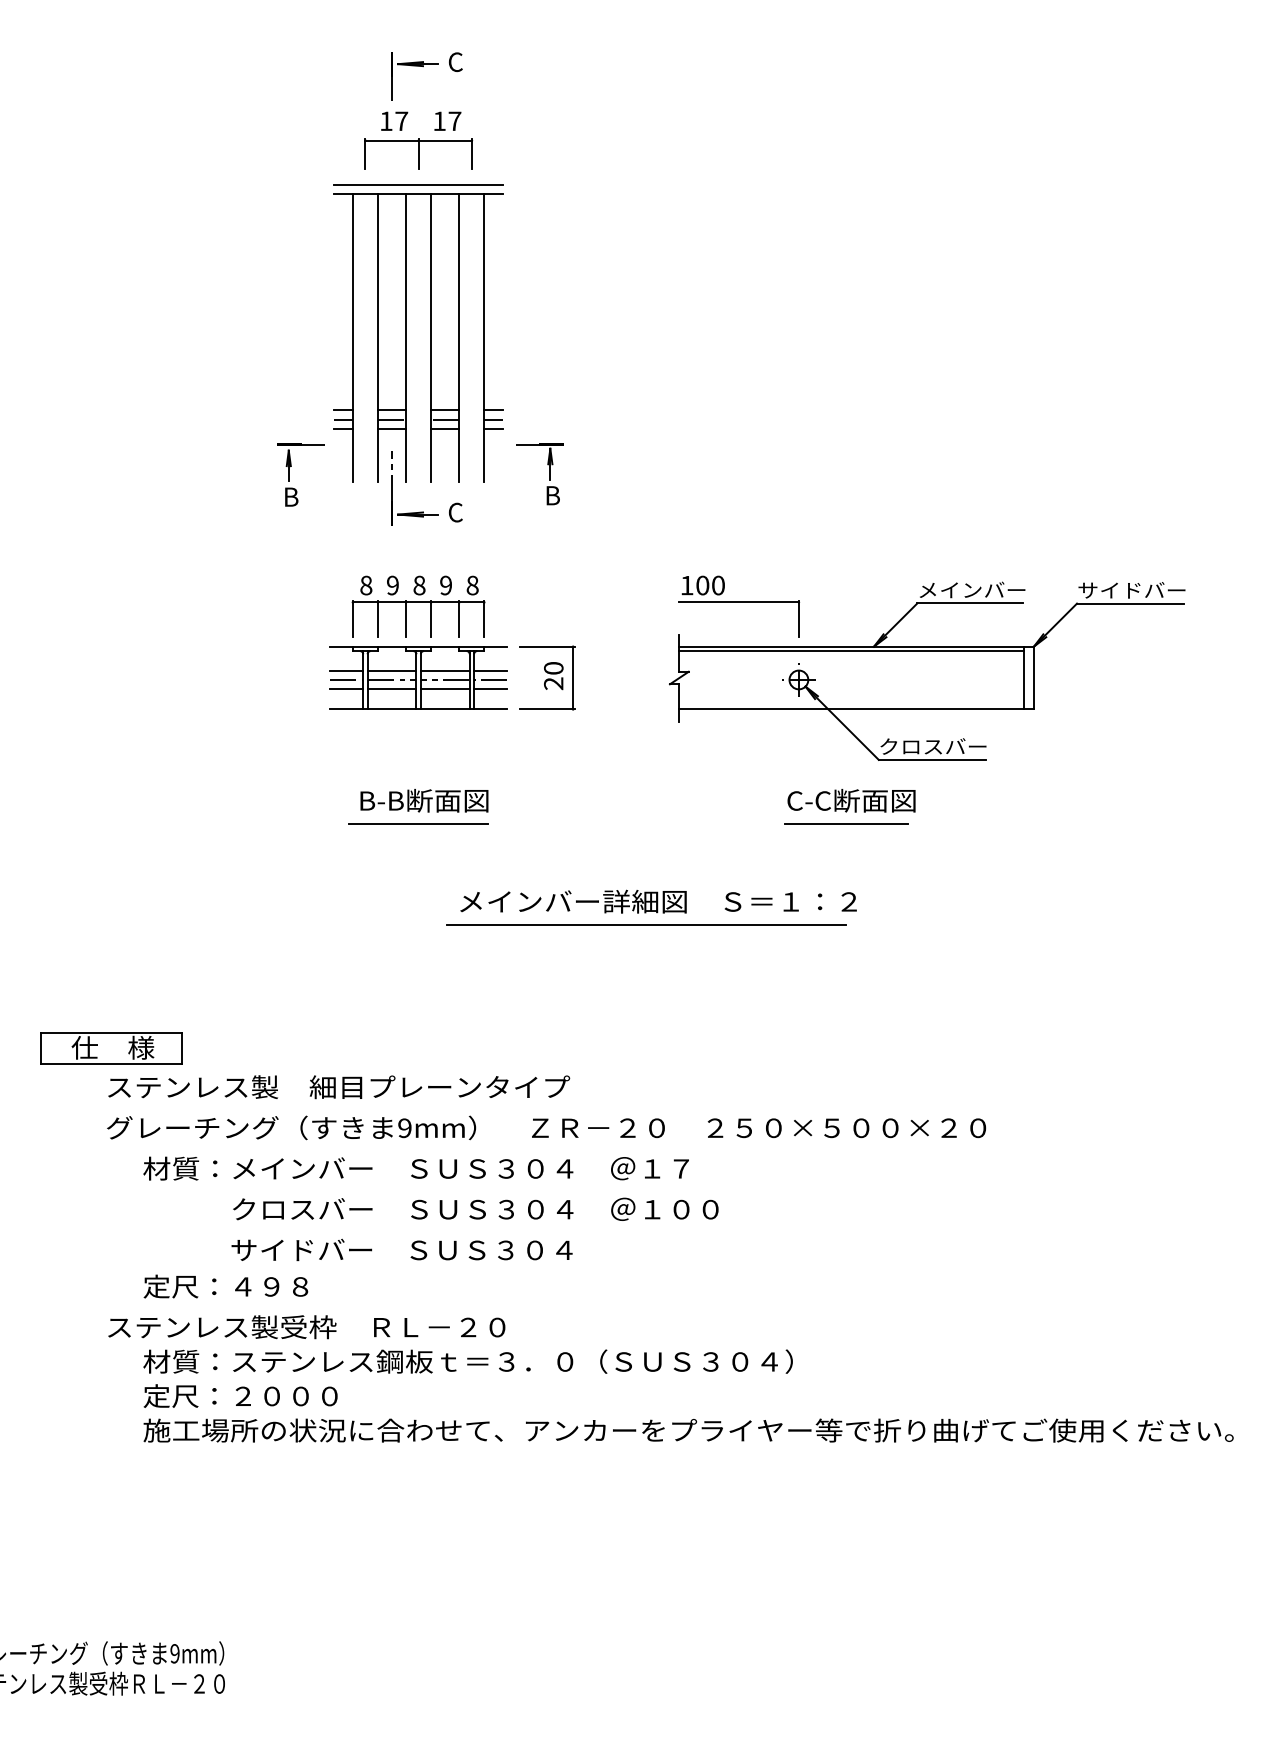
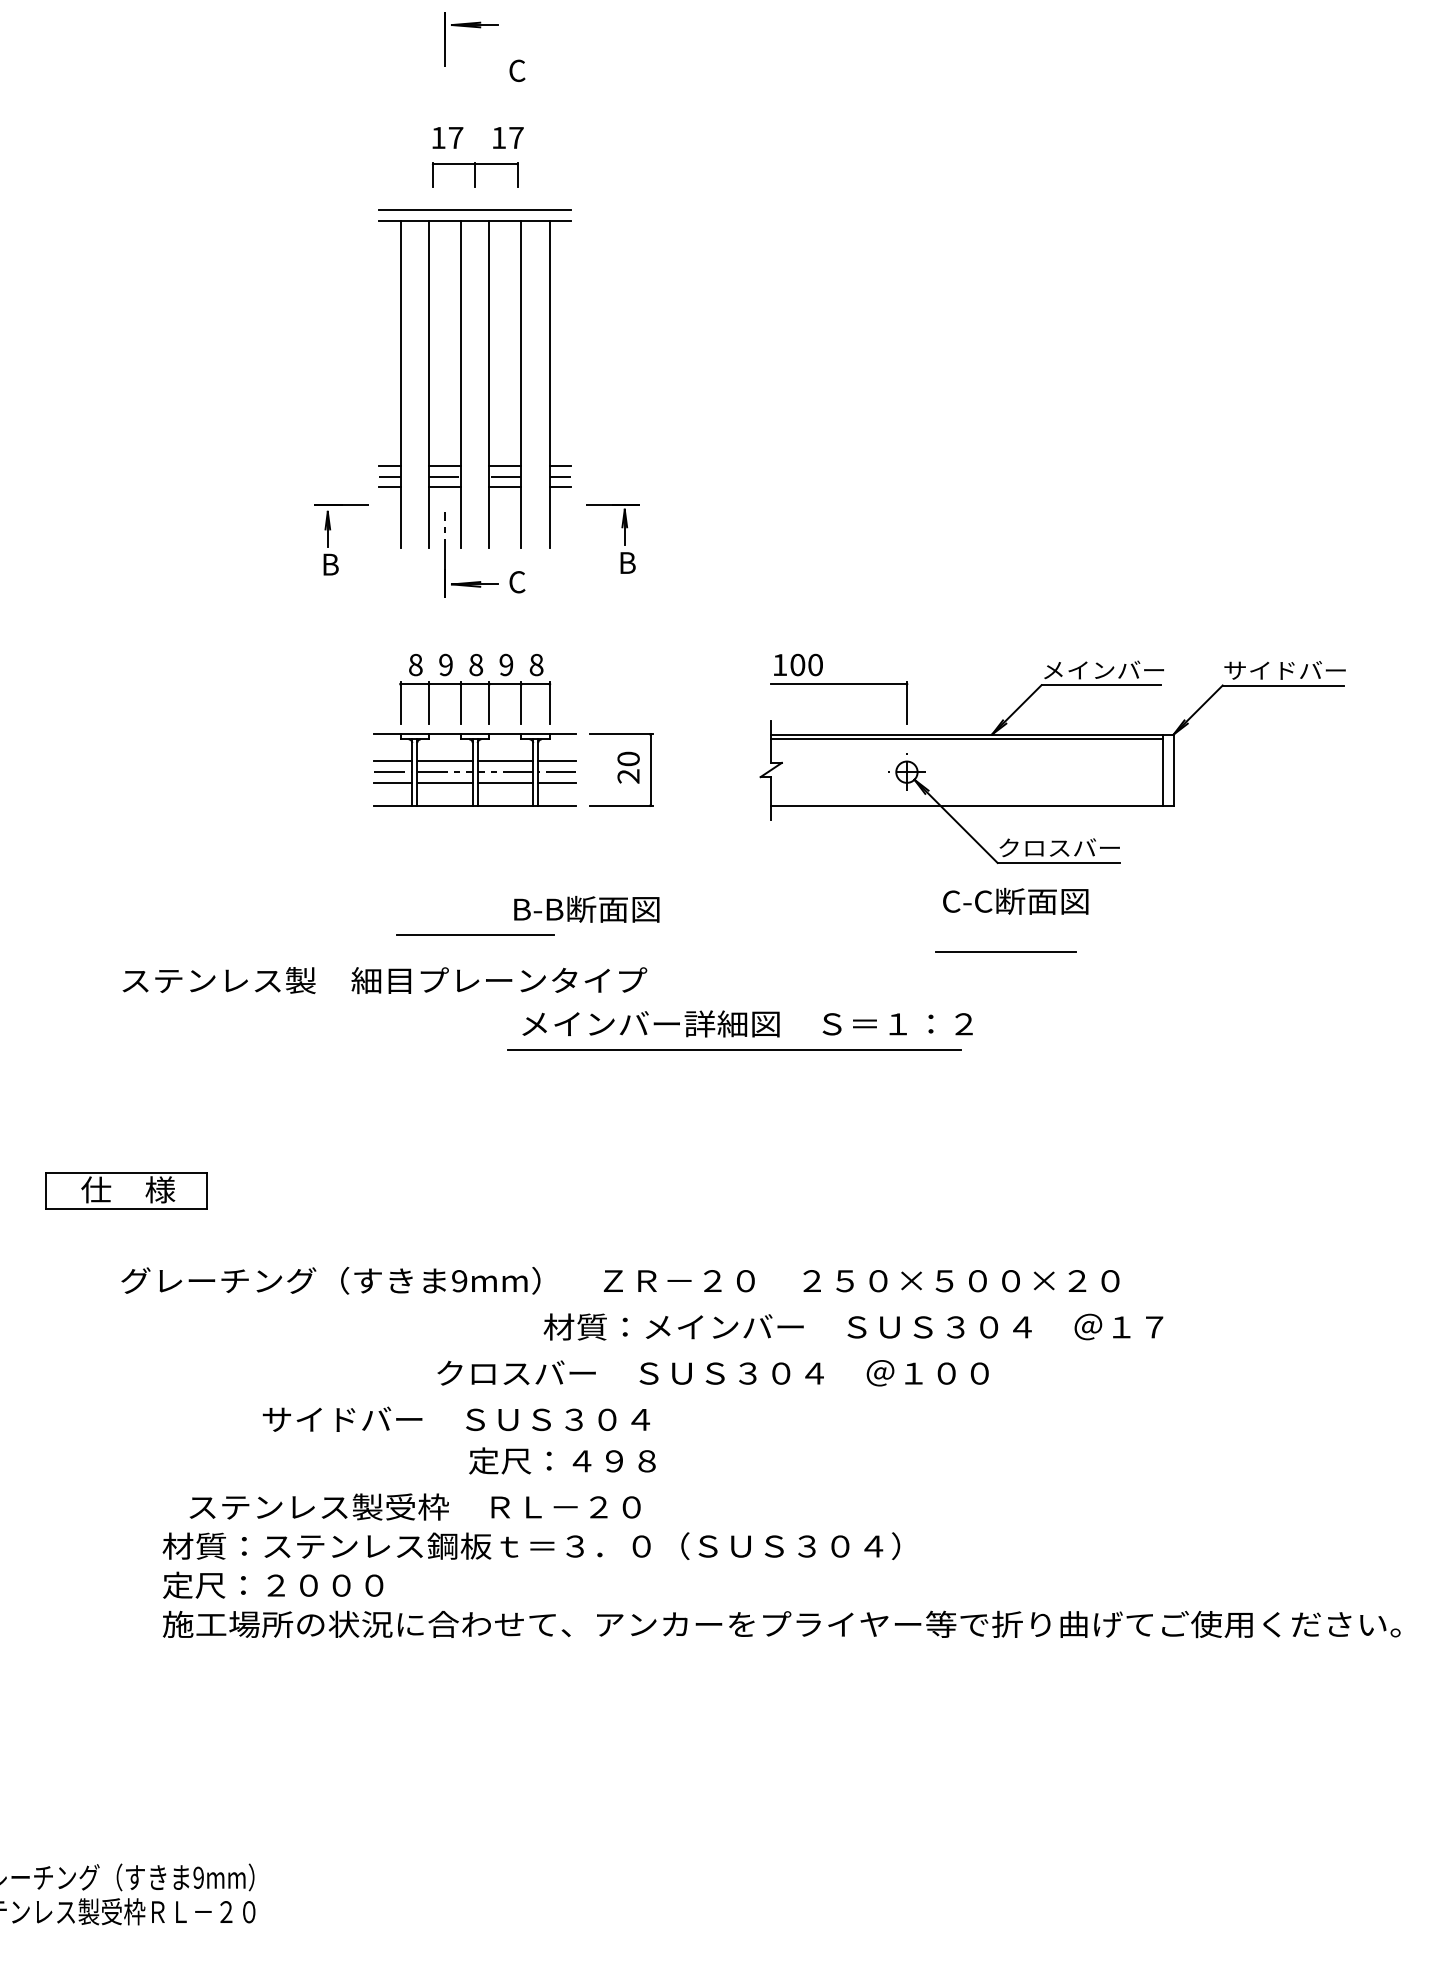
part: (415, 66) -> (471, 27), moved
part: (418, 153) -> (474, 174), size x0.7
text: (424, 800) -> (586, 909), moved
text: (851, 800) -> (1015, 901), moved
line: (846, 822) -> (1005, 951), moved
text: (338, 1087) -> (384, 980), moved
text: (416, 1168) -> (853, 1326), moved
text: (475, 1209) -> (712, 1373), moved
text: (225, 1286) -> (562, 1460), moved
text: (306, 1326) -> (414, 1506), moved

